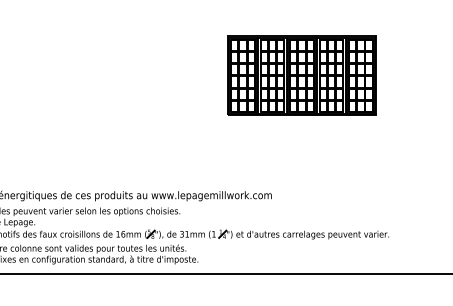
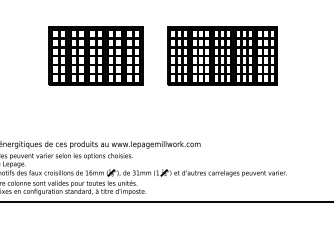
part: (129, 75) -> (95, 55), added

